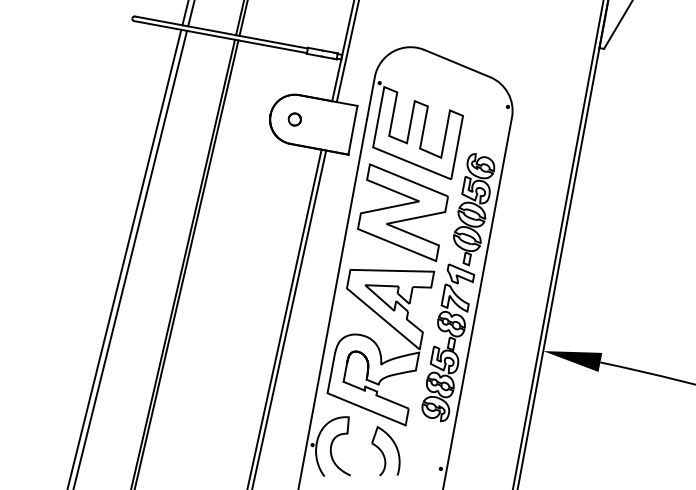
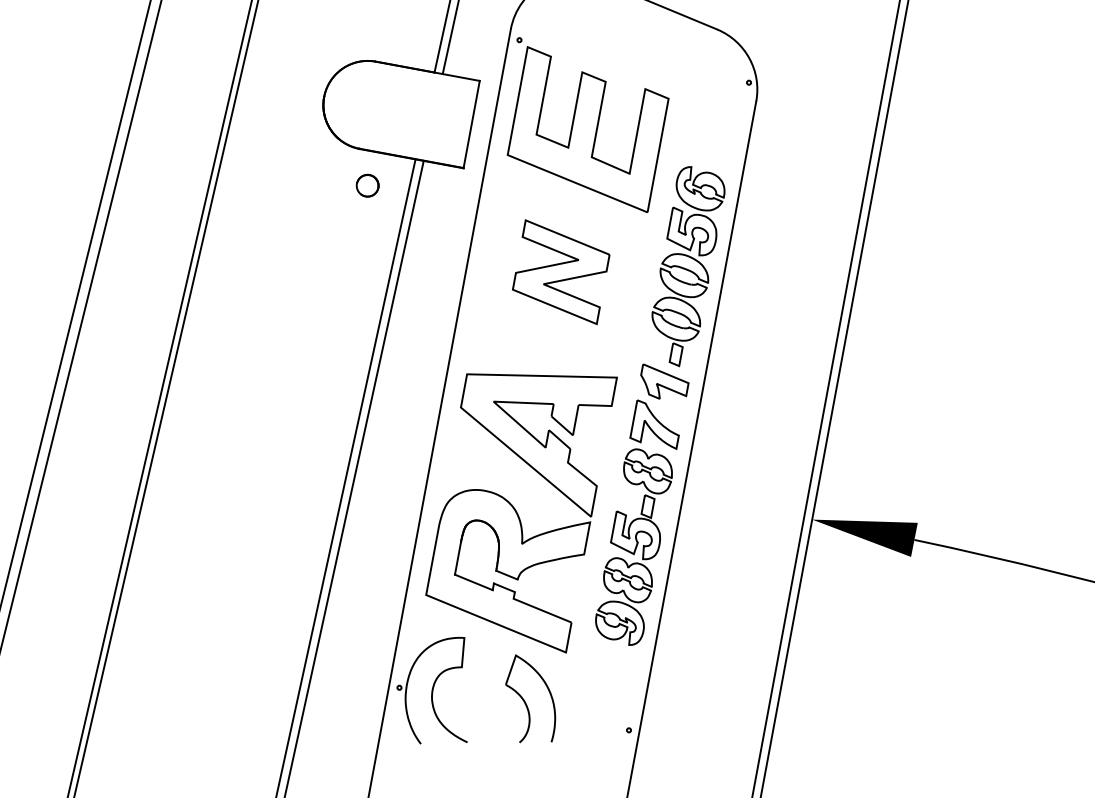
part: (294, 119) -> (367, 185), moved
part: (402, 212) -> (560, 271), size x0.6

